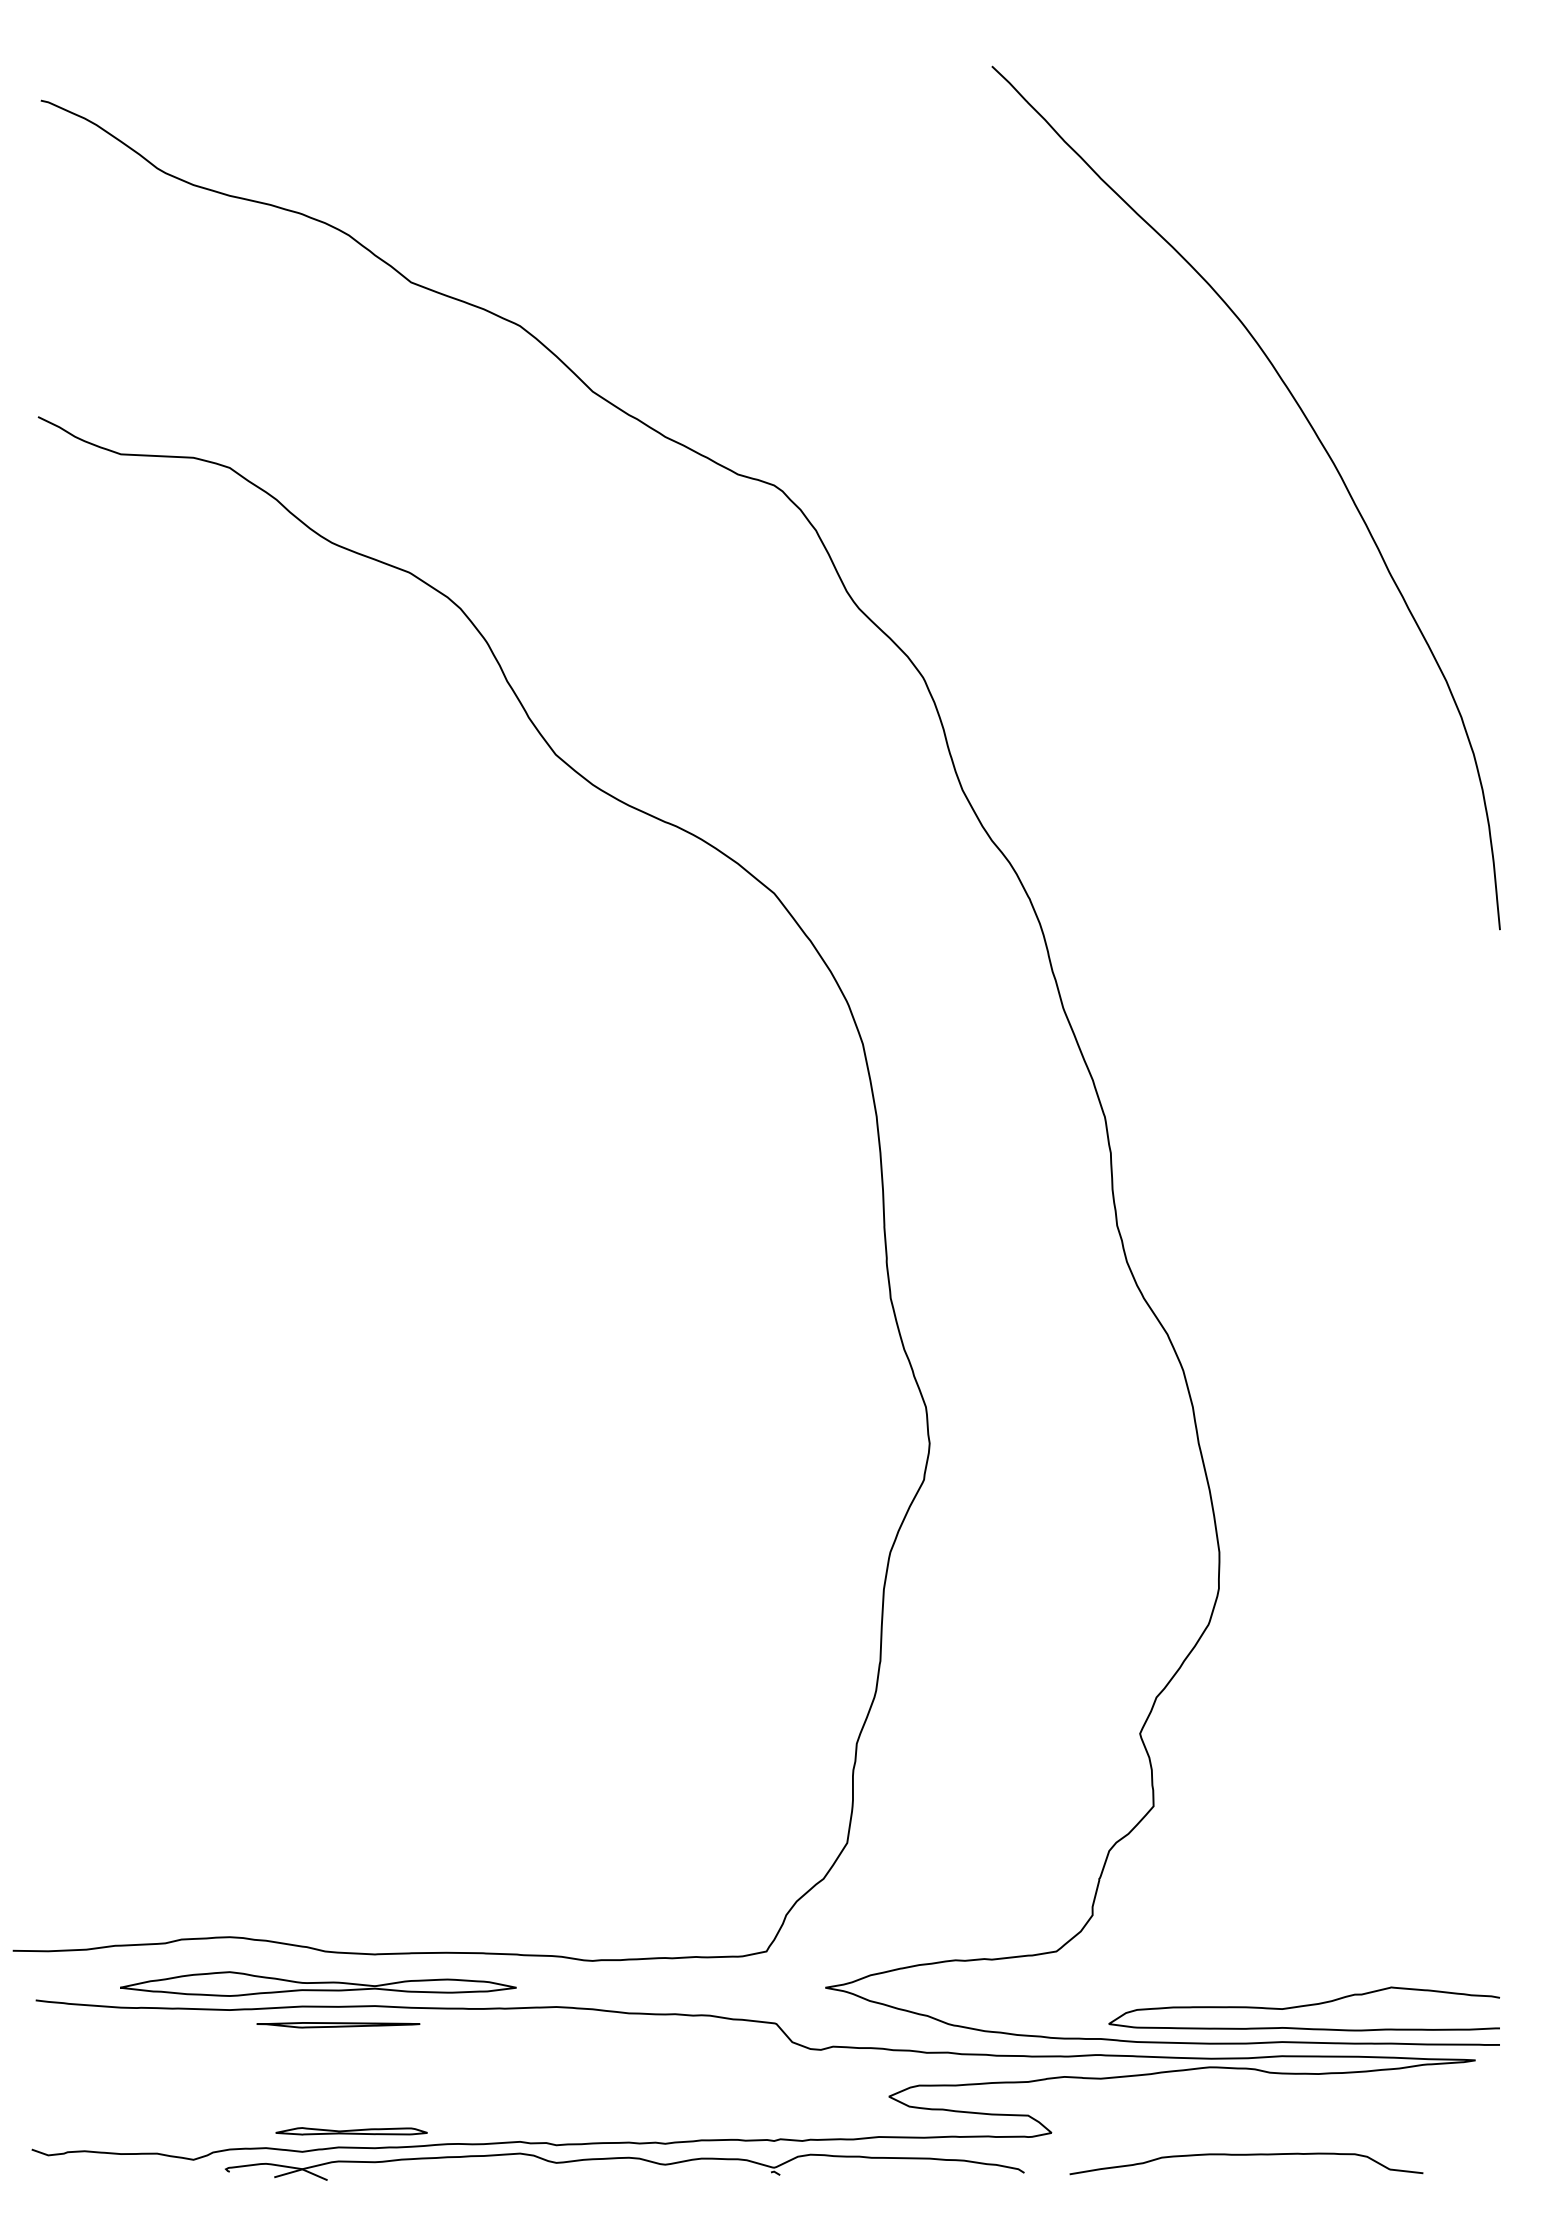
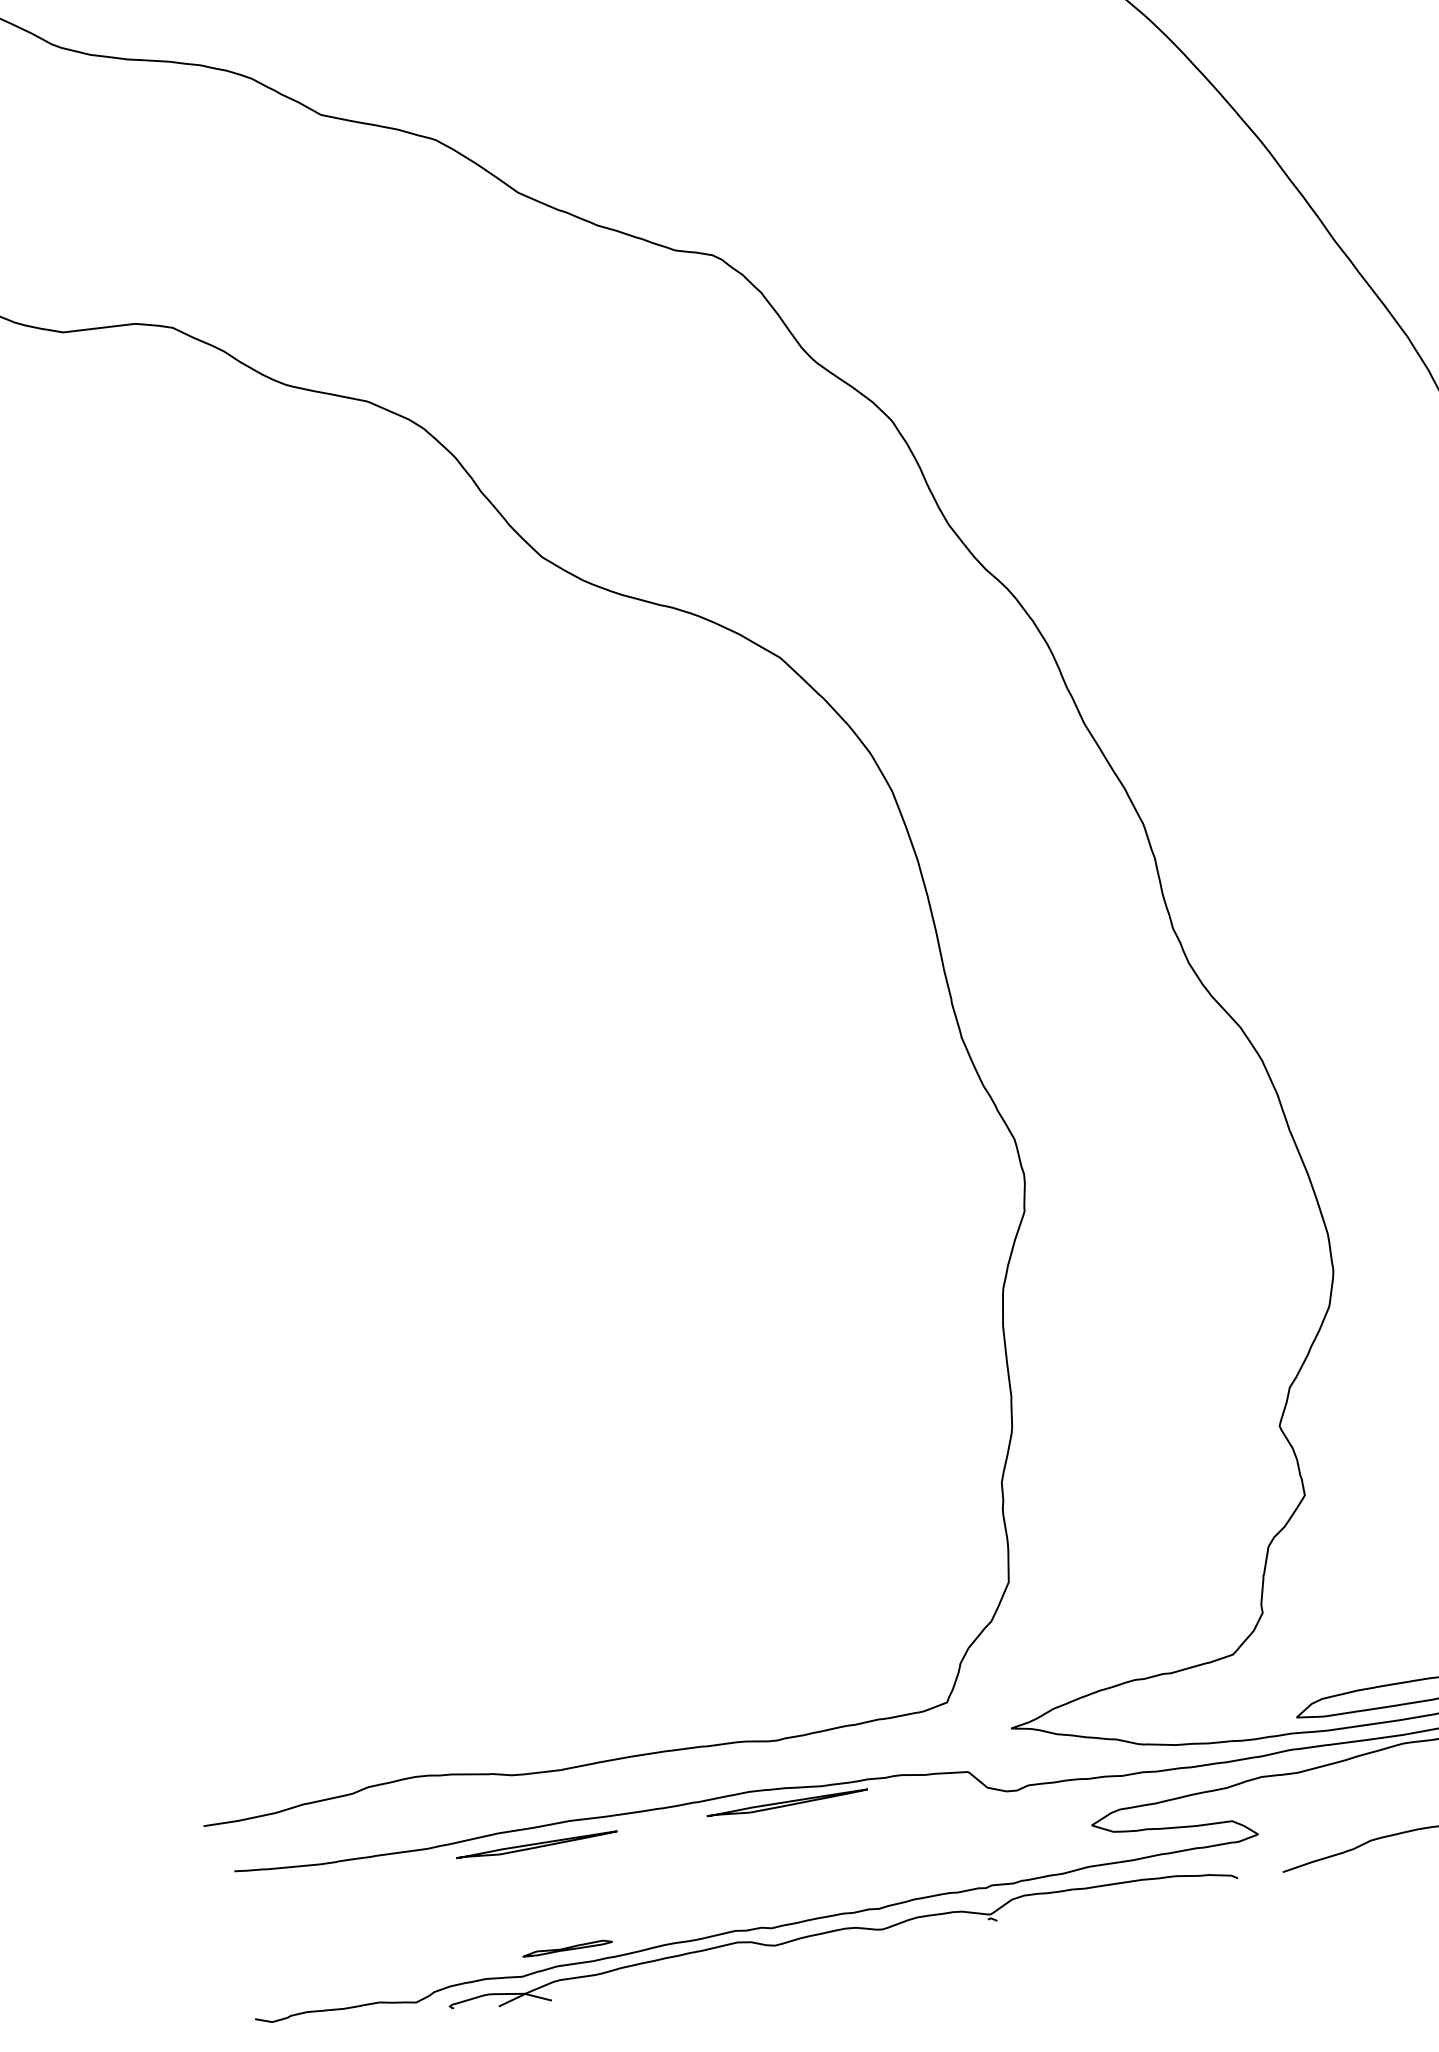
part: (318, 1983) -> (510, 1808), removed
part: (592, 2025) -> (787, 1804), added
part: (351, 2131) -> (567, 1948), size x0.6

